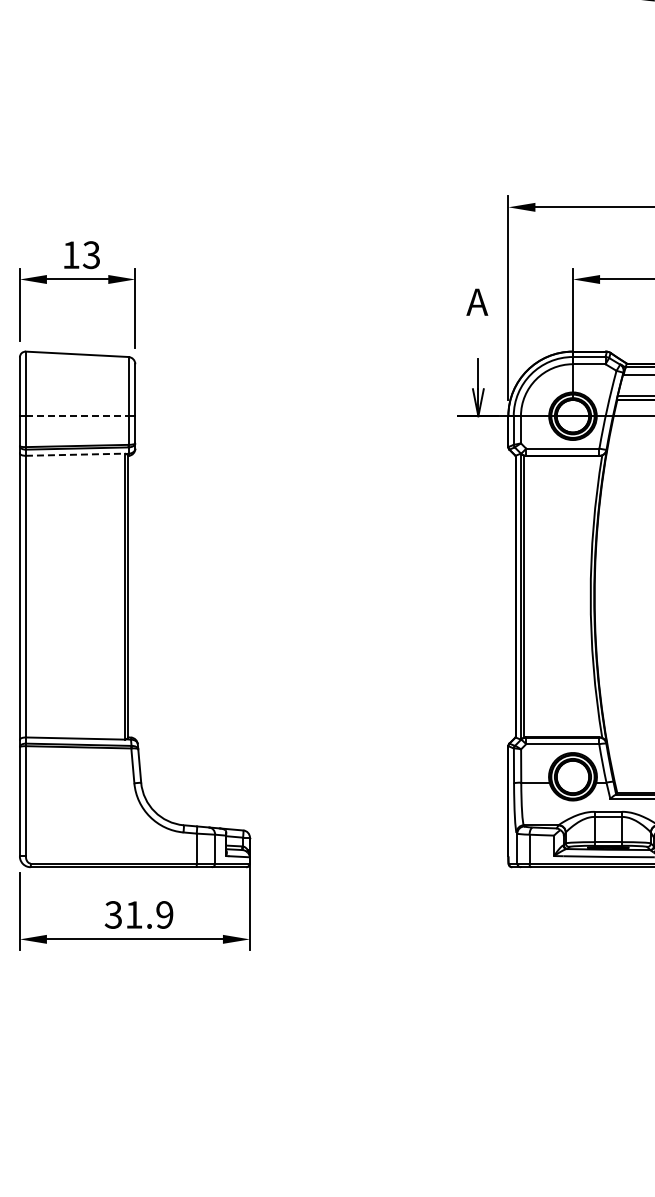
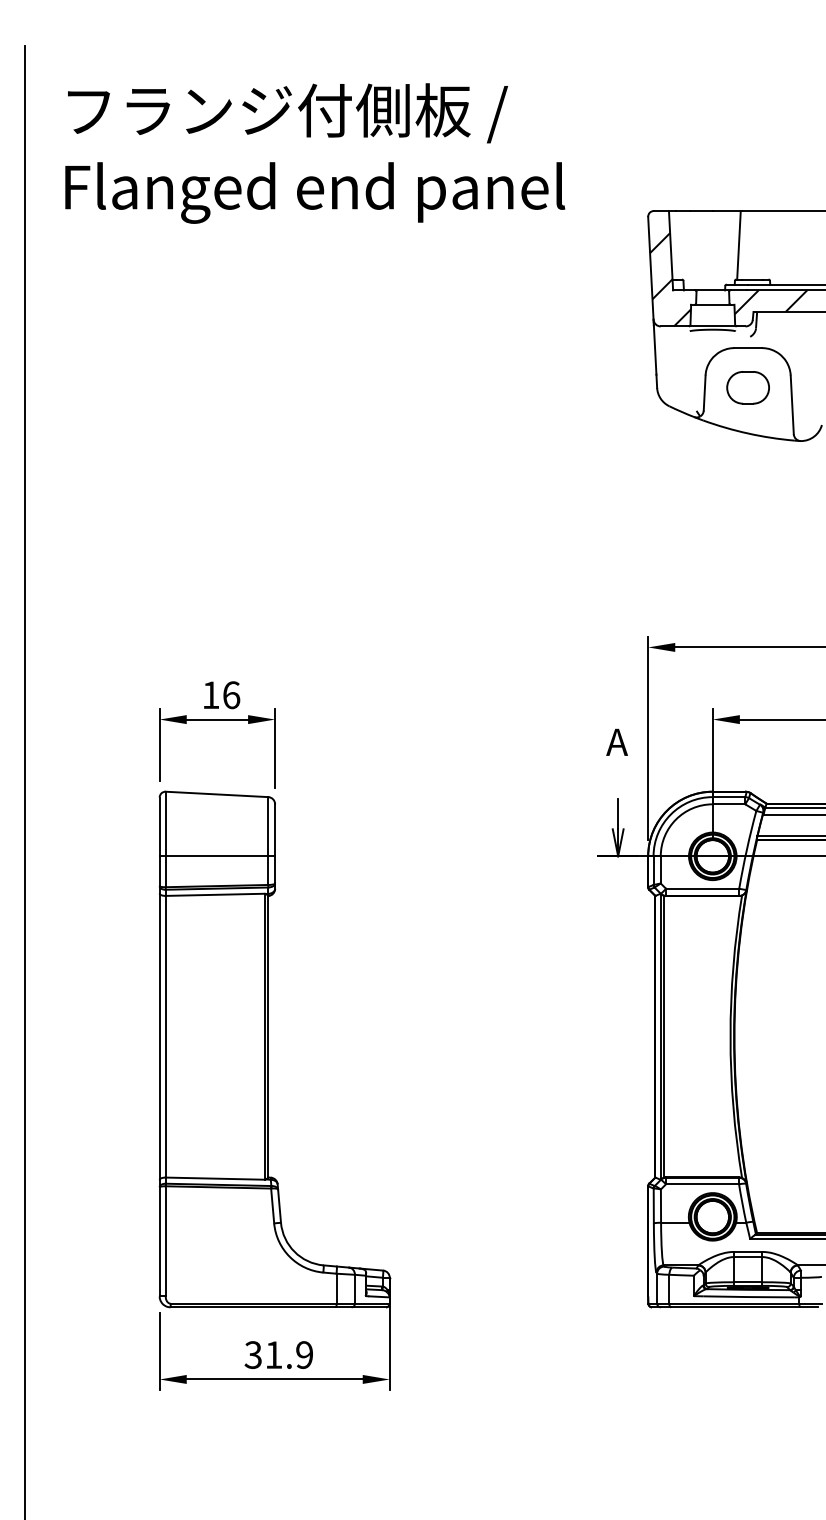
text: (91, 255) -> (231, 695), 13 -> 16
line: (77, 416) -> (217, 856), dashed -> solid
line: (75, 454) -> (215, 894), dashed -> solid

